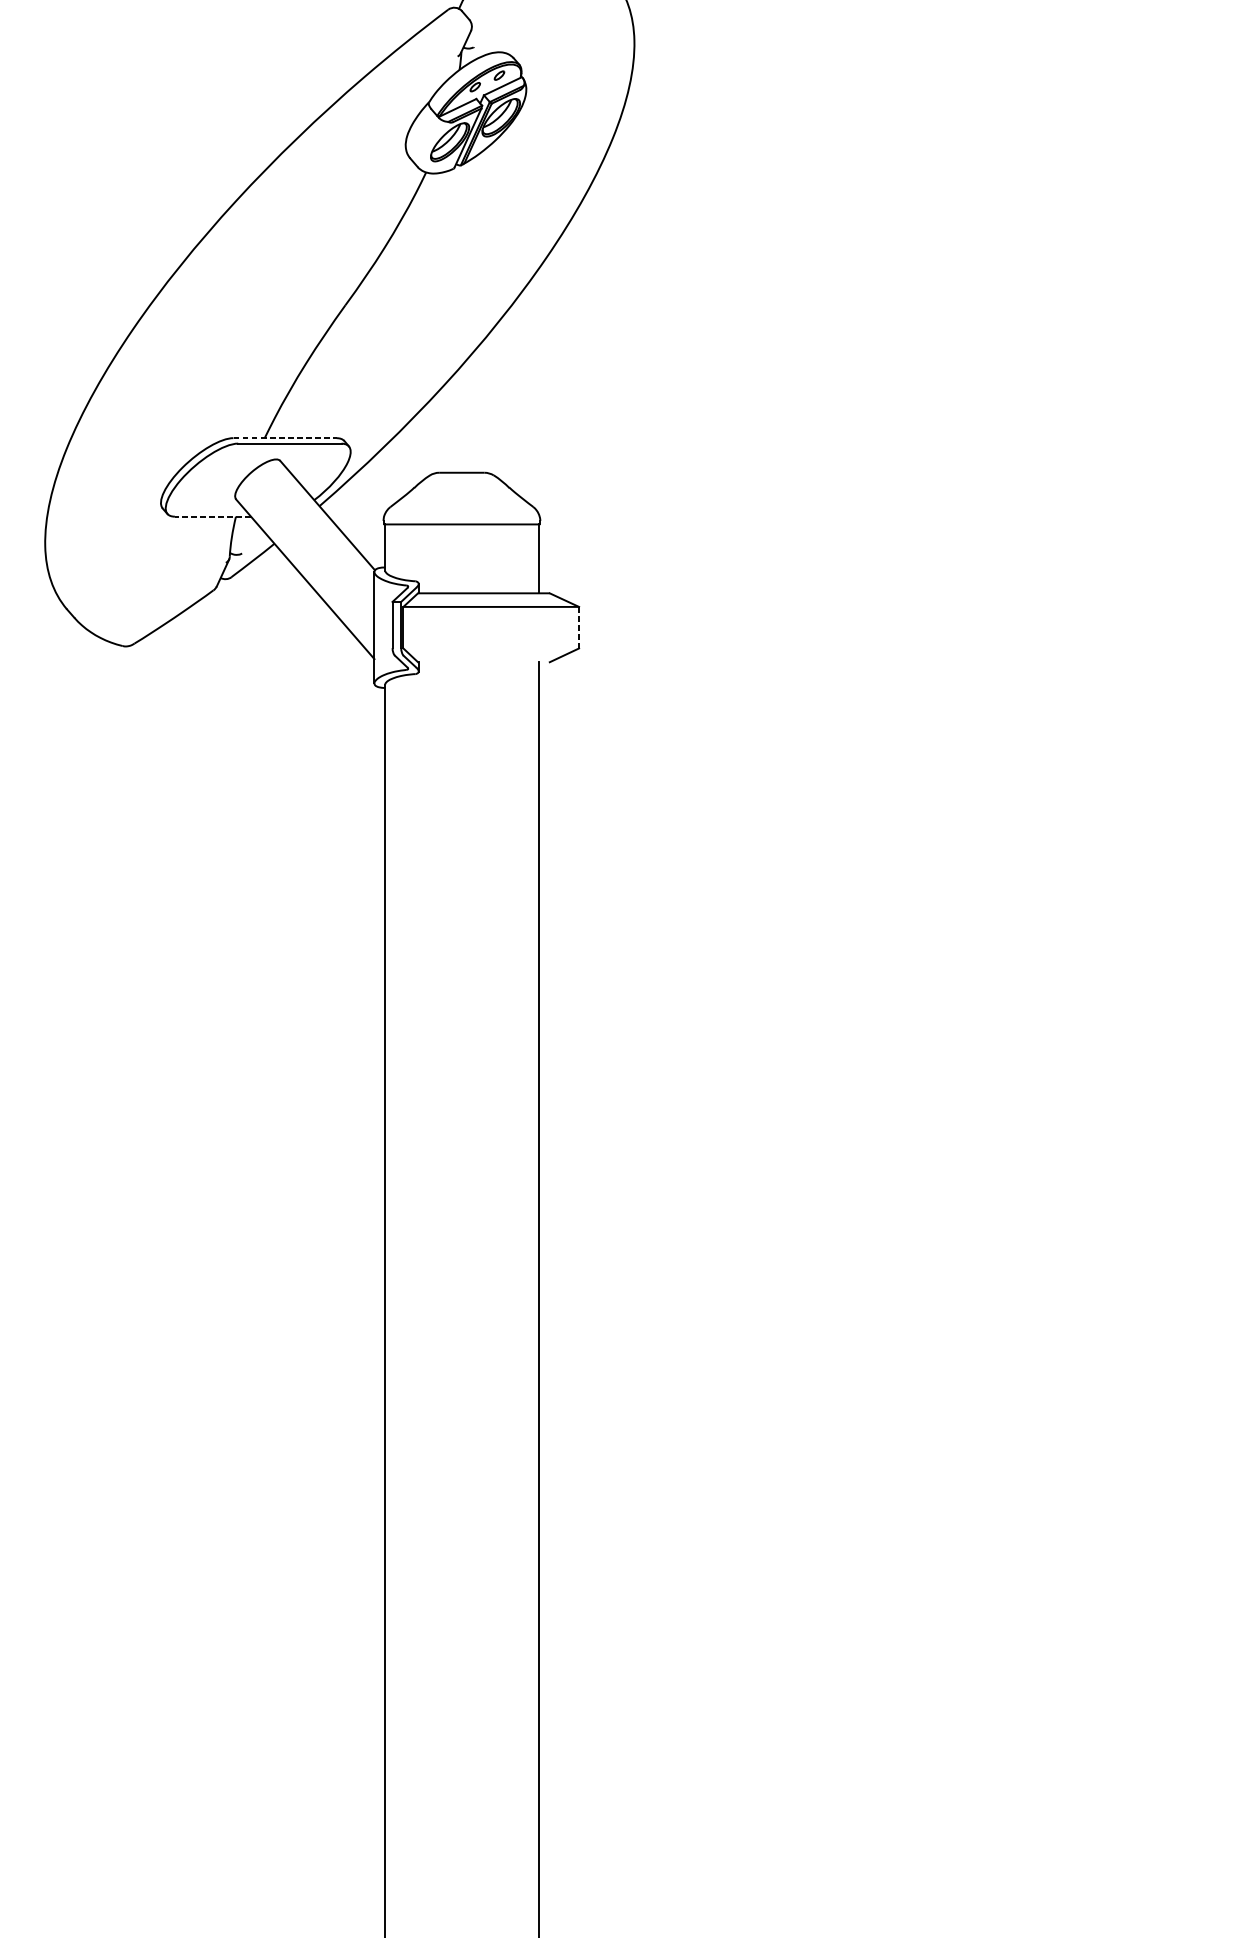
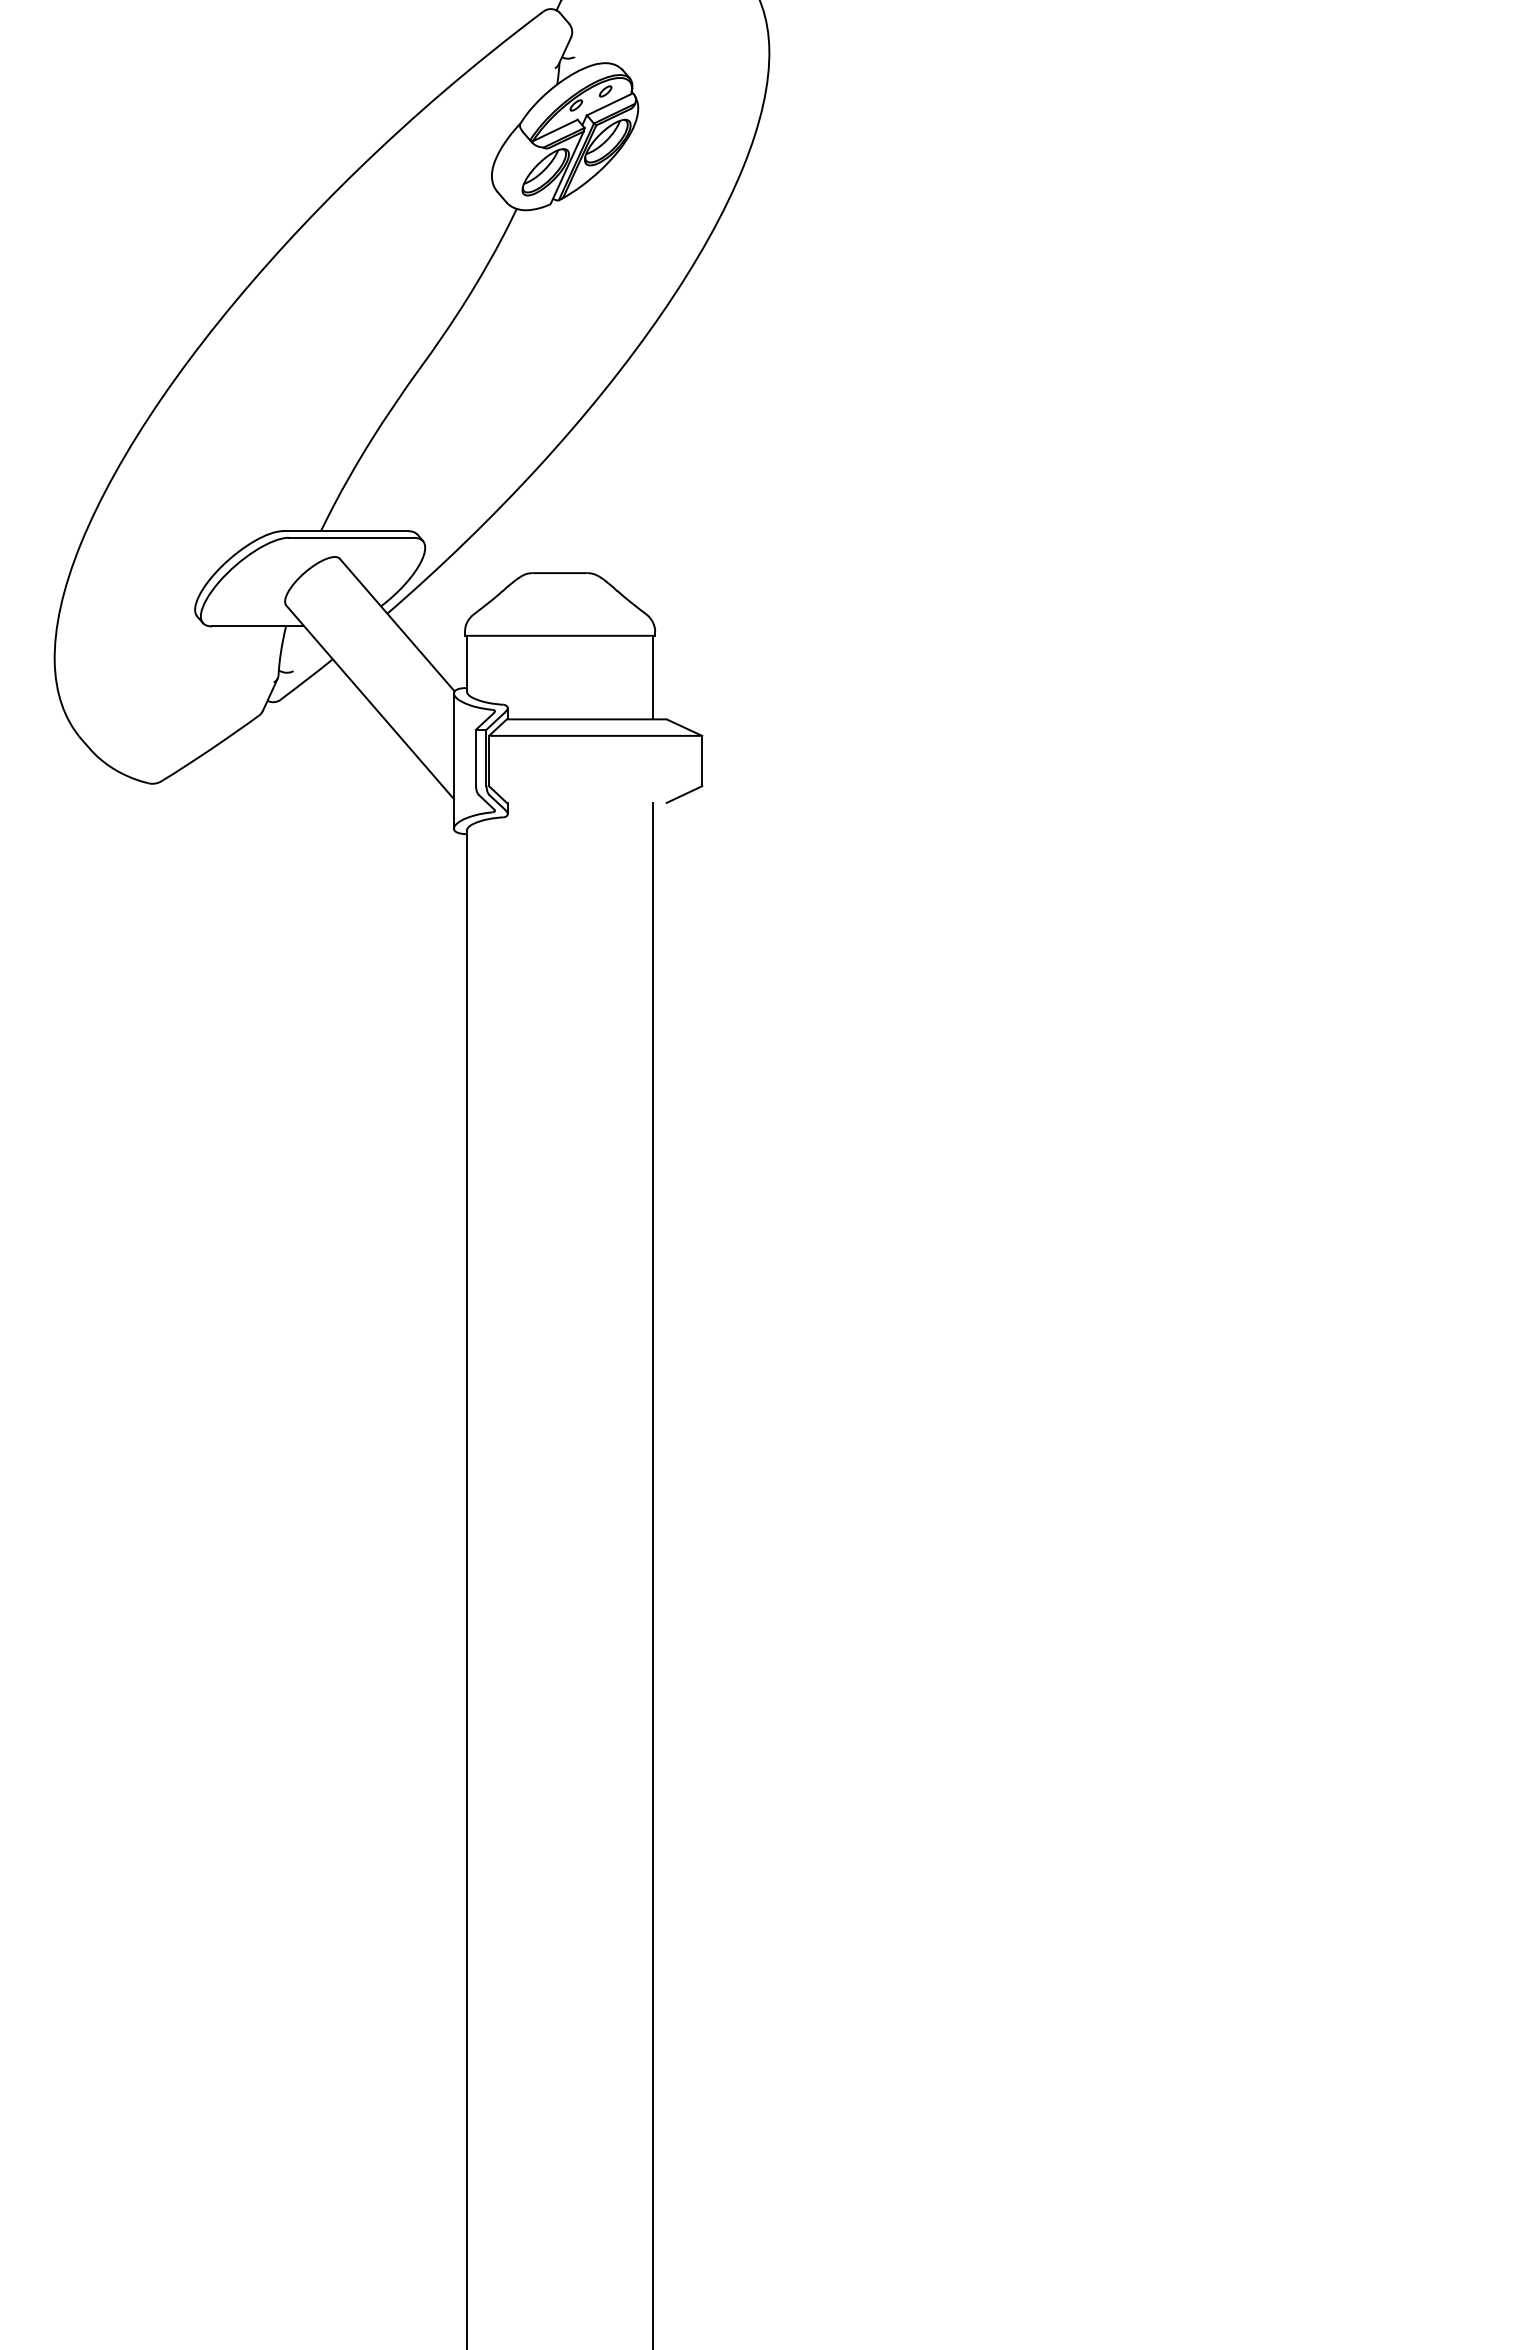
line: (284, 438) -> (345, 531), dashed -> solid
line: (212, 516) -> (257, 626), dashed -> solid
line: (579, 628) -> (702, 761), dashed -> solid

